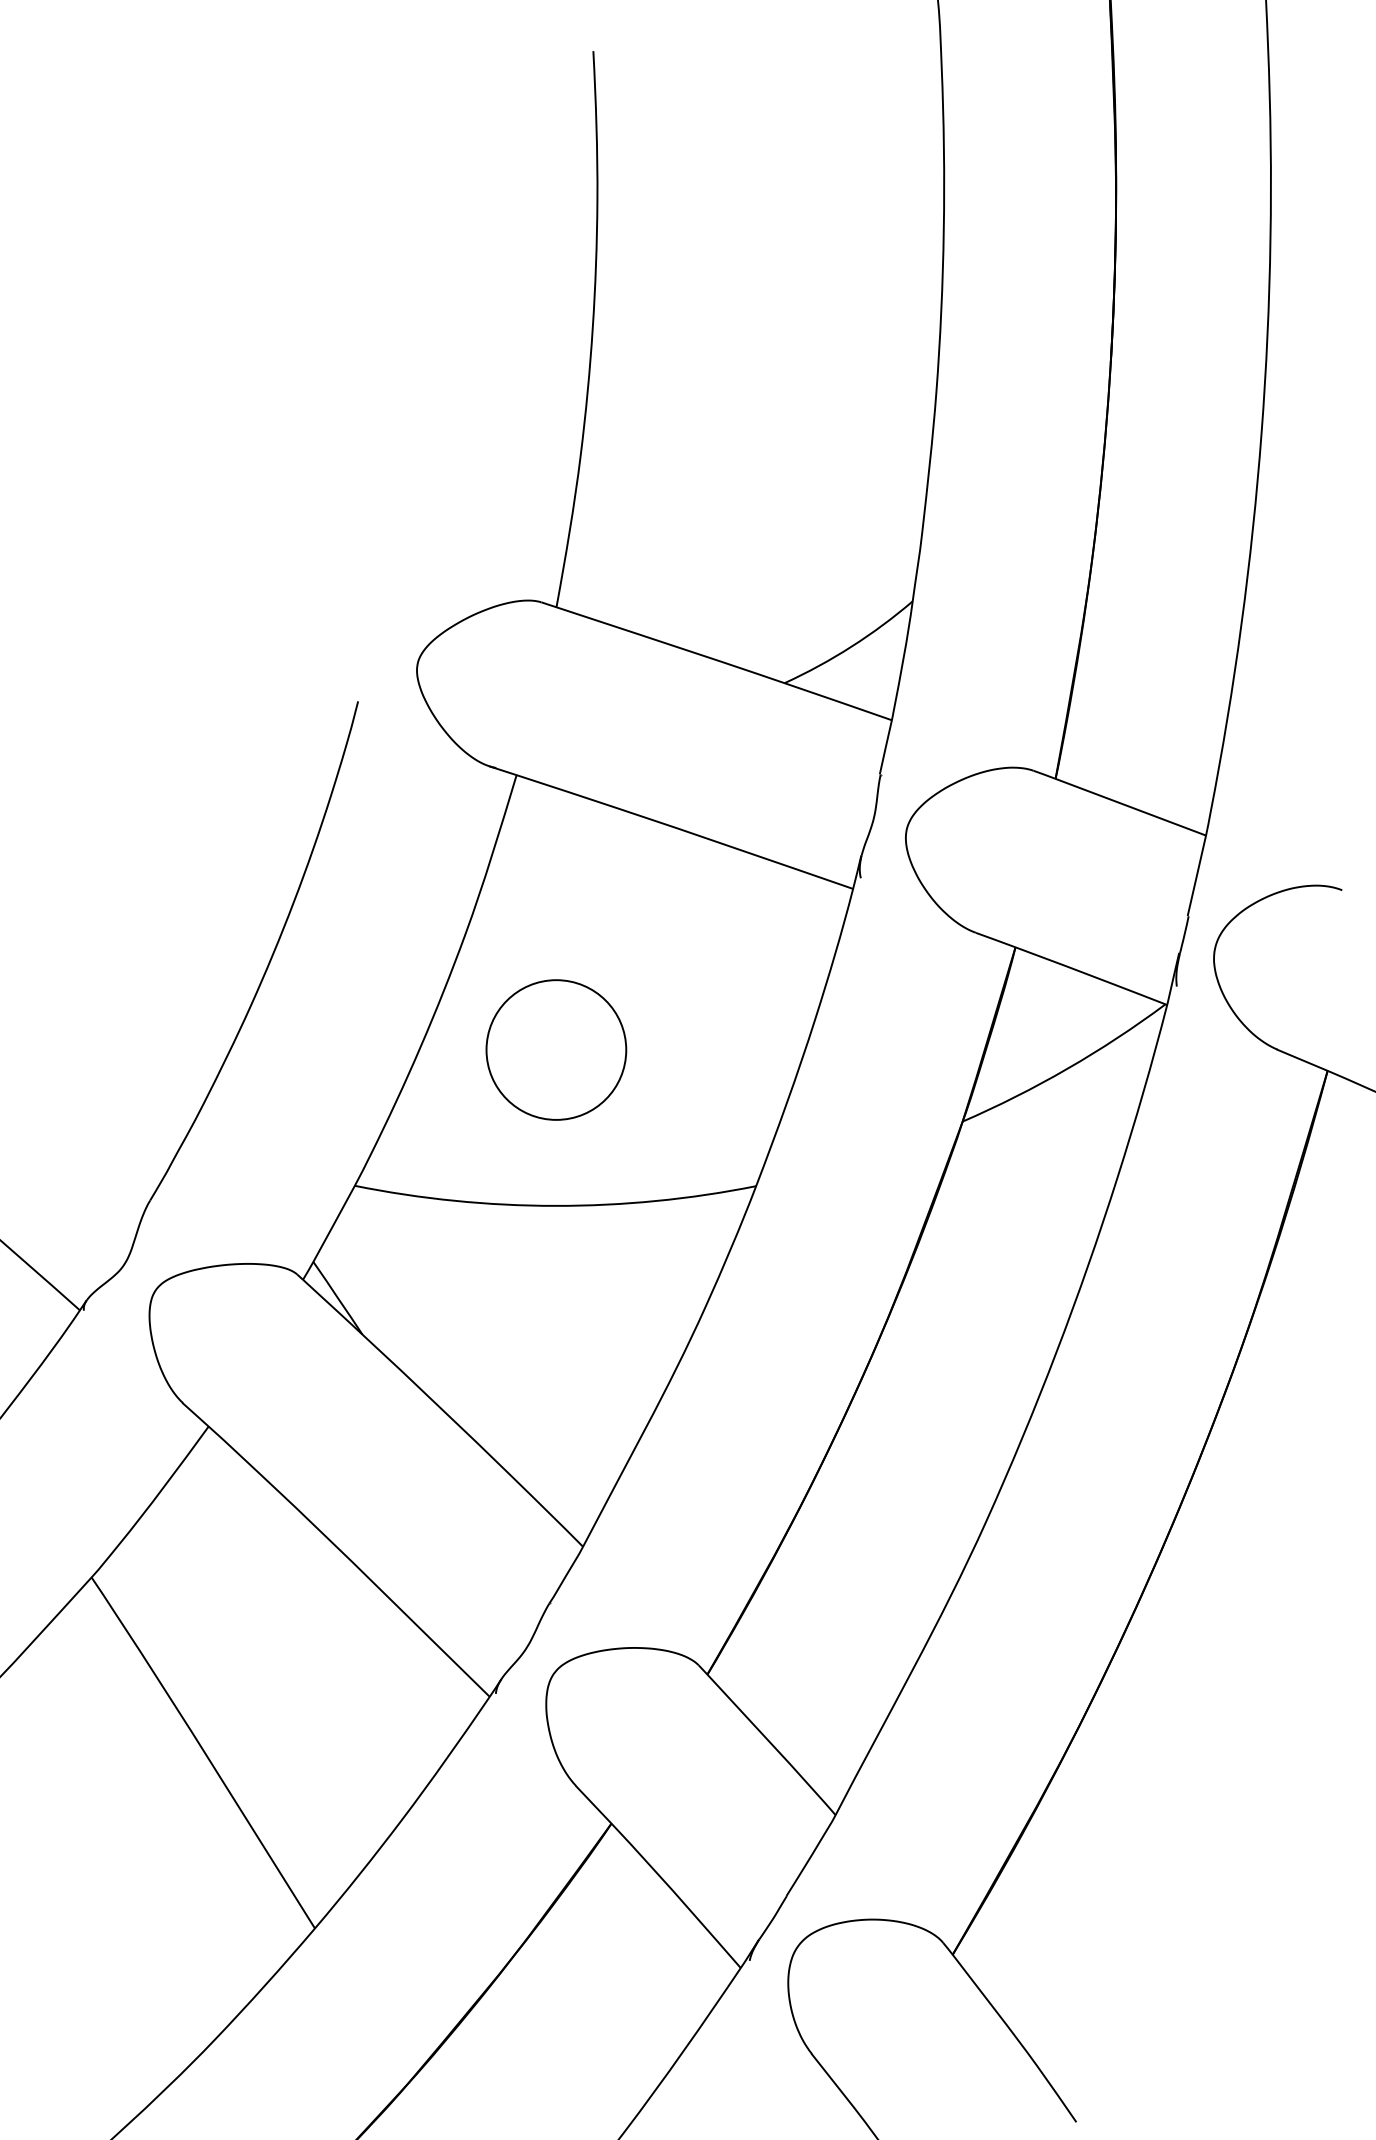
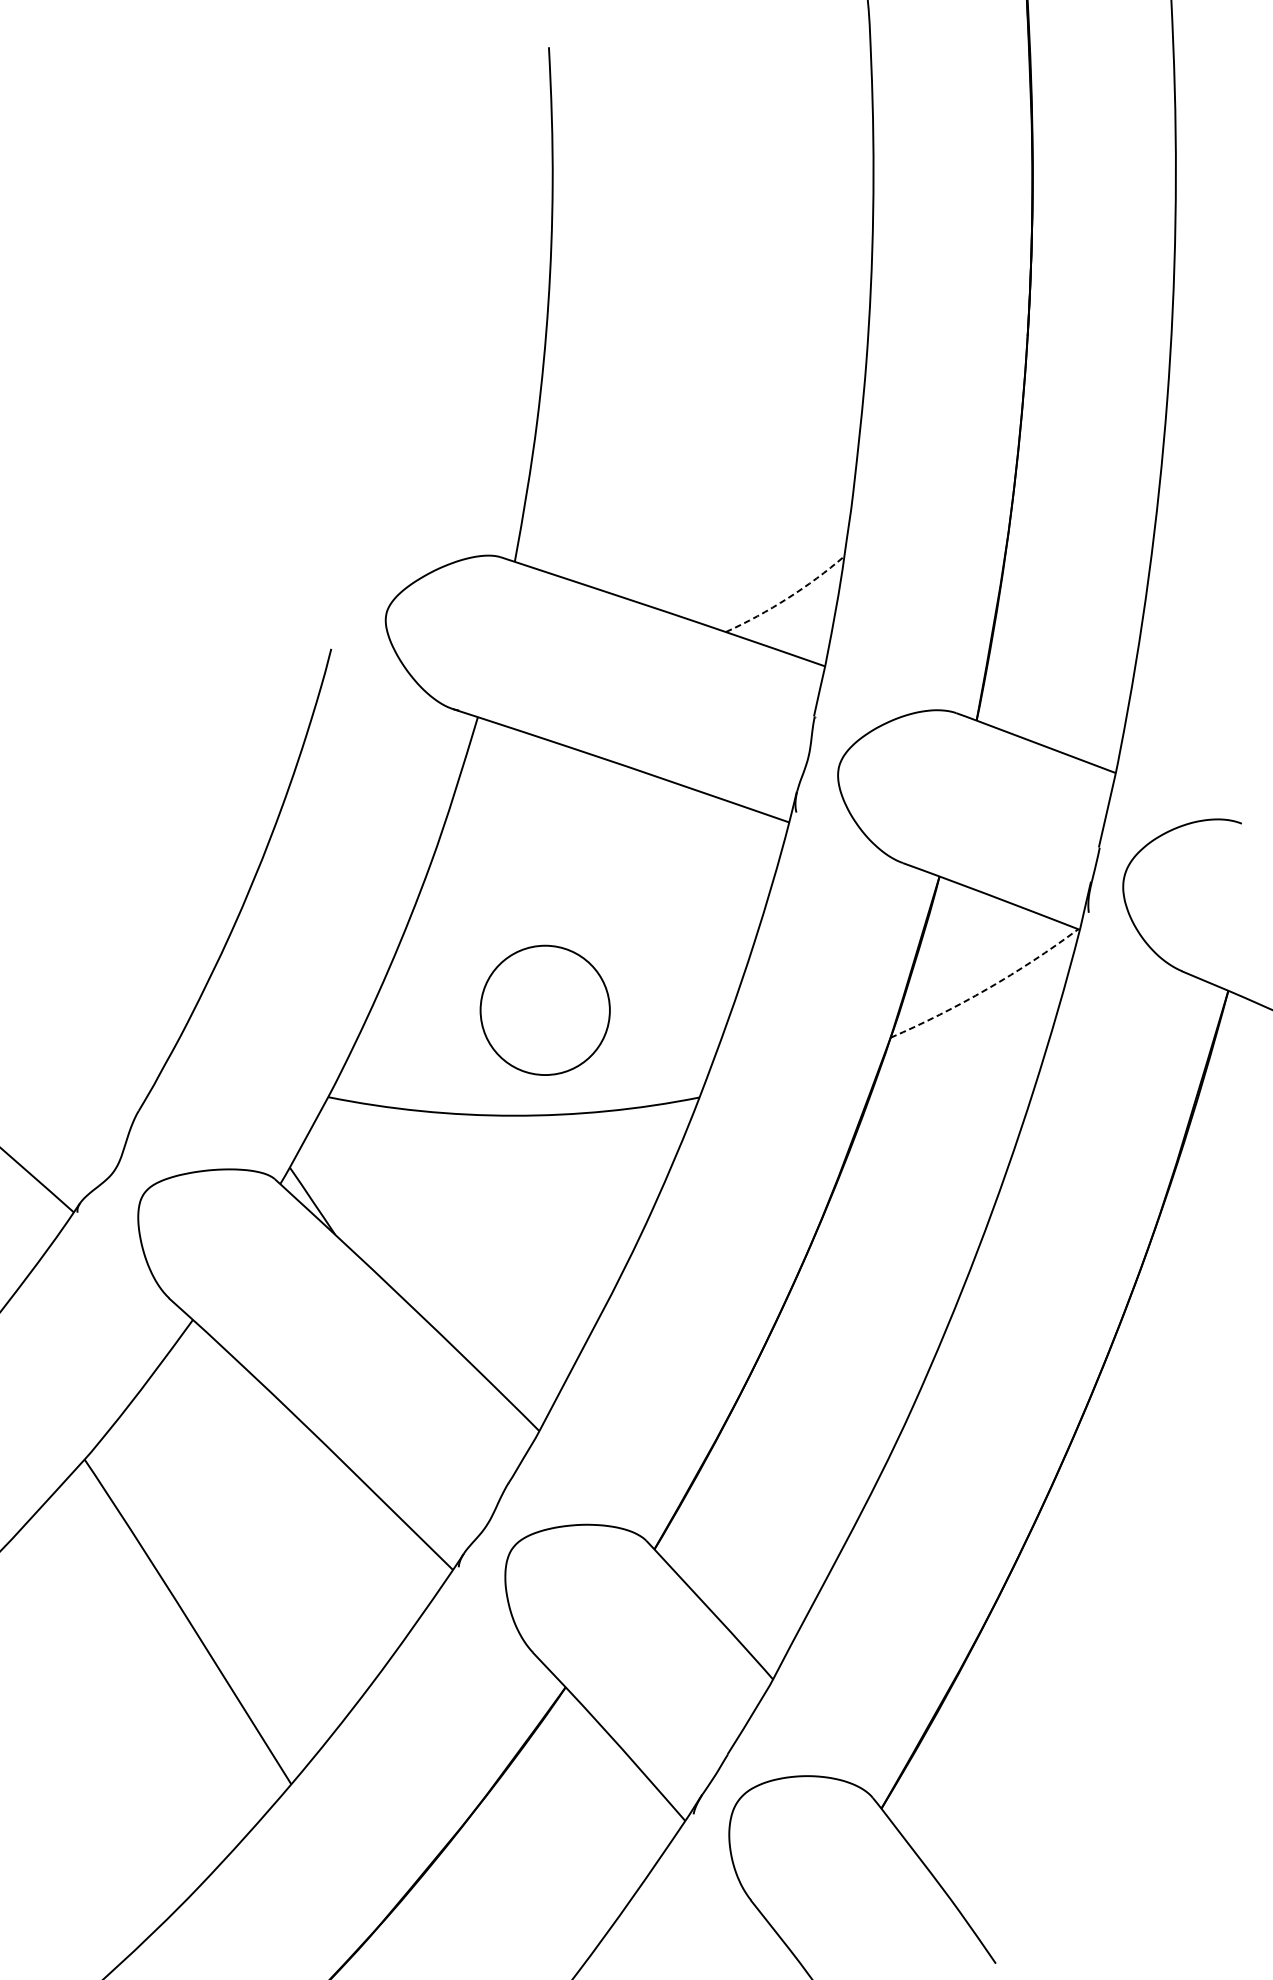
arc: (851, 646) -> (787, 598), solid -> dashed
circle: (556, 1049) -> (545, 1009), moved
arc: (1067, 1068) -> (987, 988), solid -> dashed

